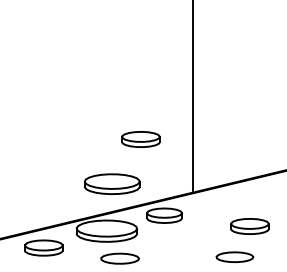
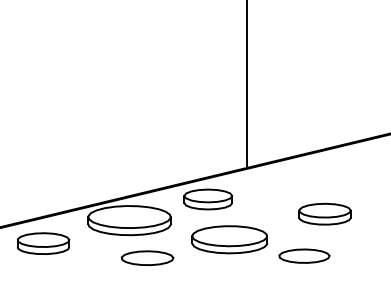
part: (140, 139) -> (175, 95), removed
part: (112, 184) -> (230, 240), moved

